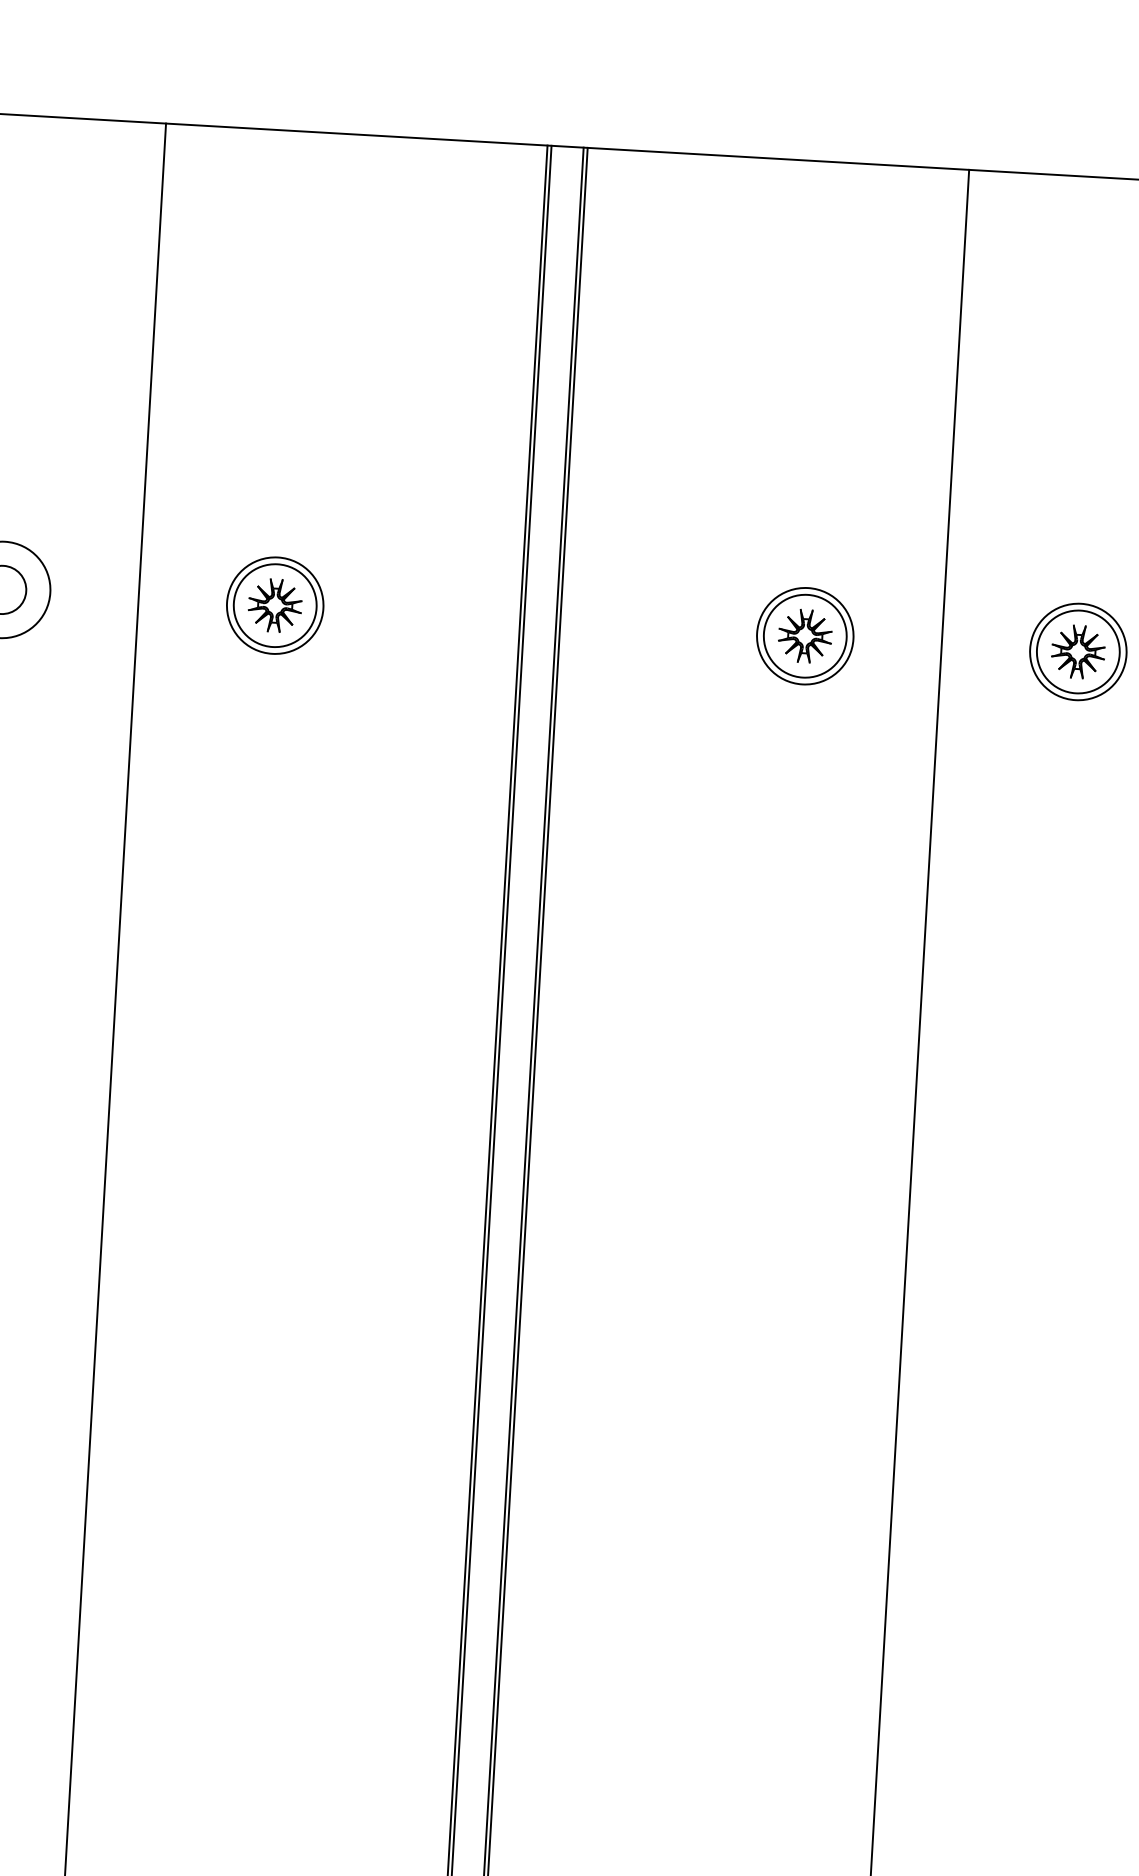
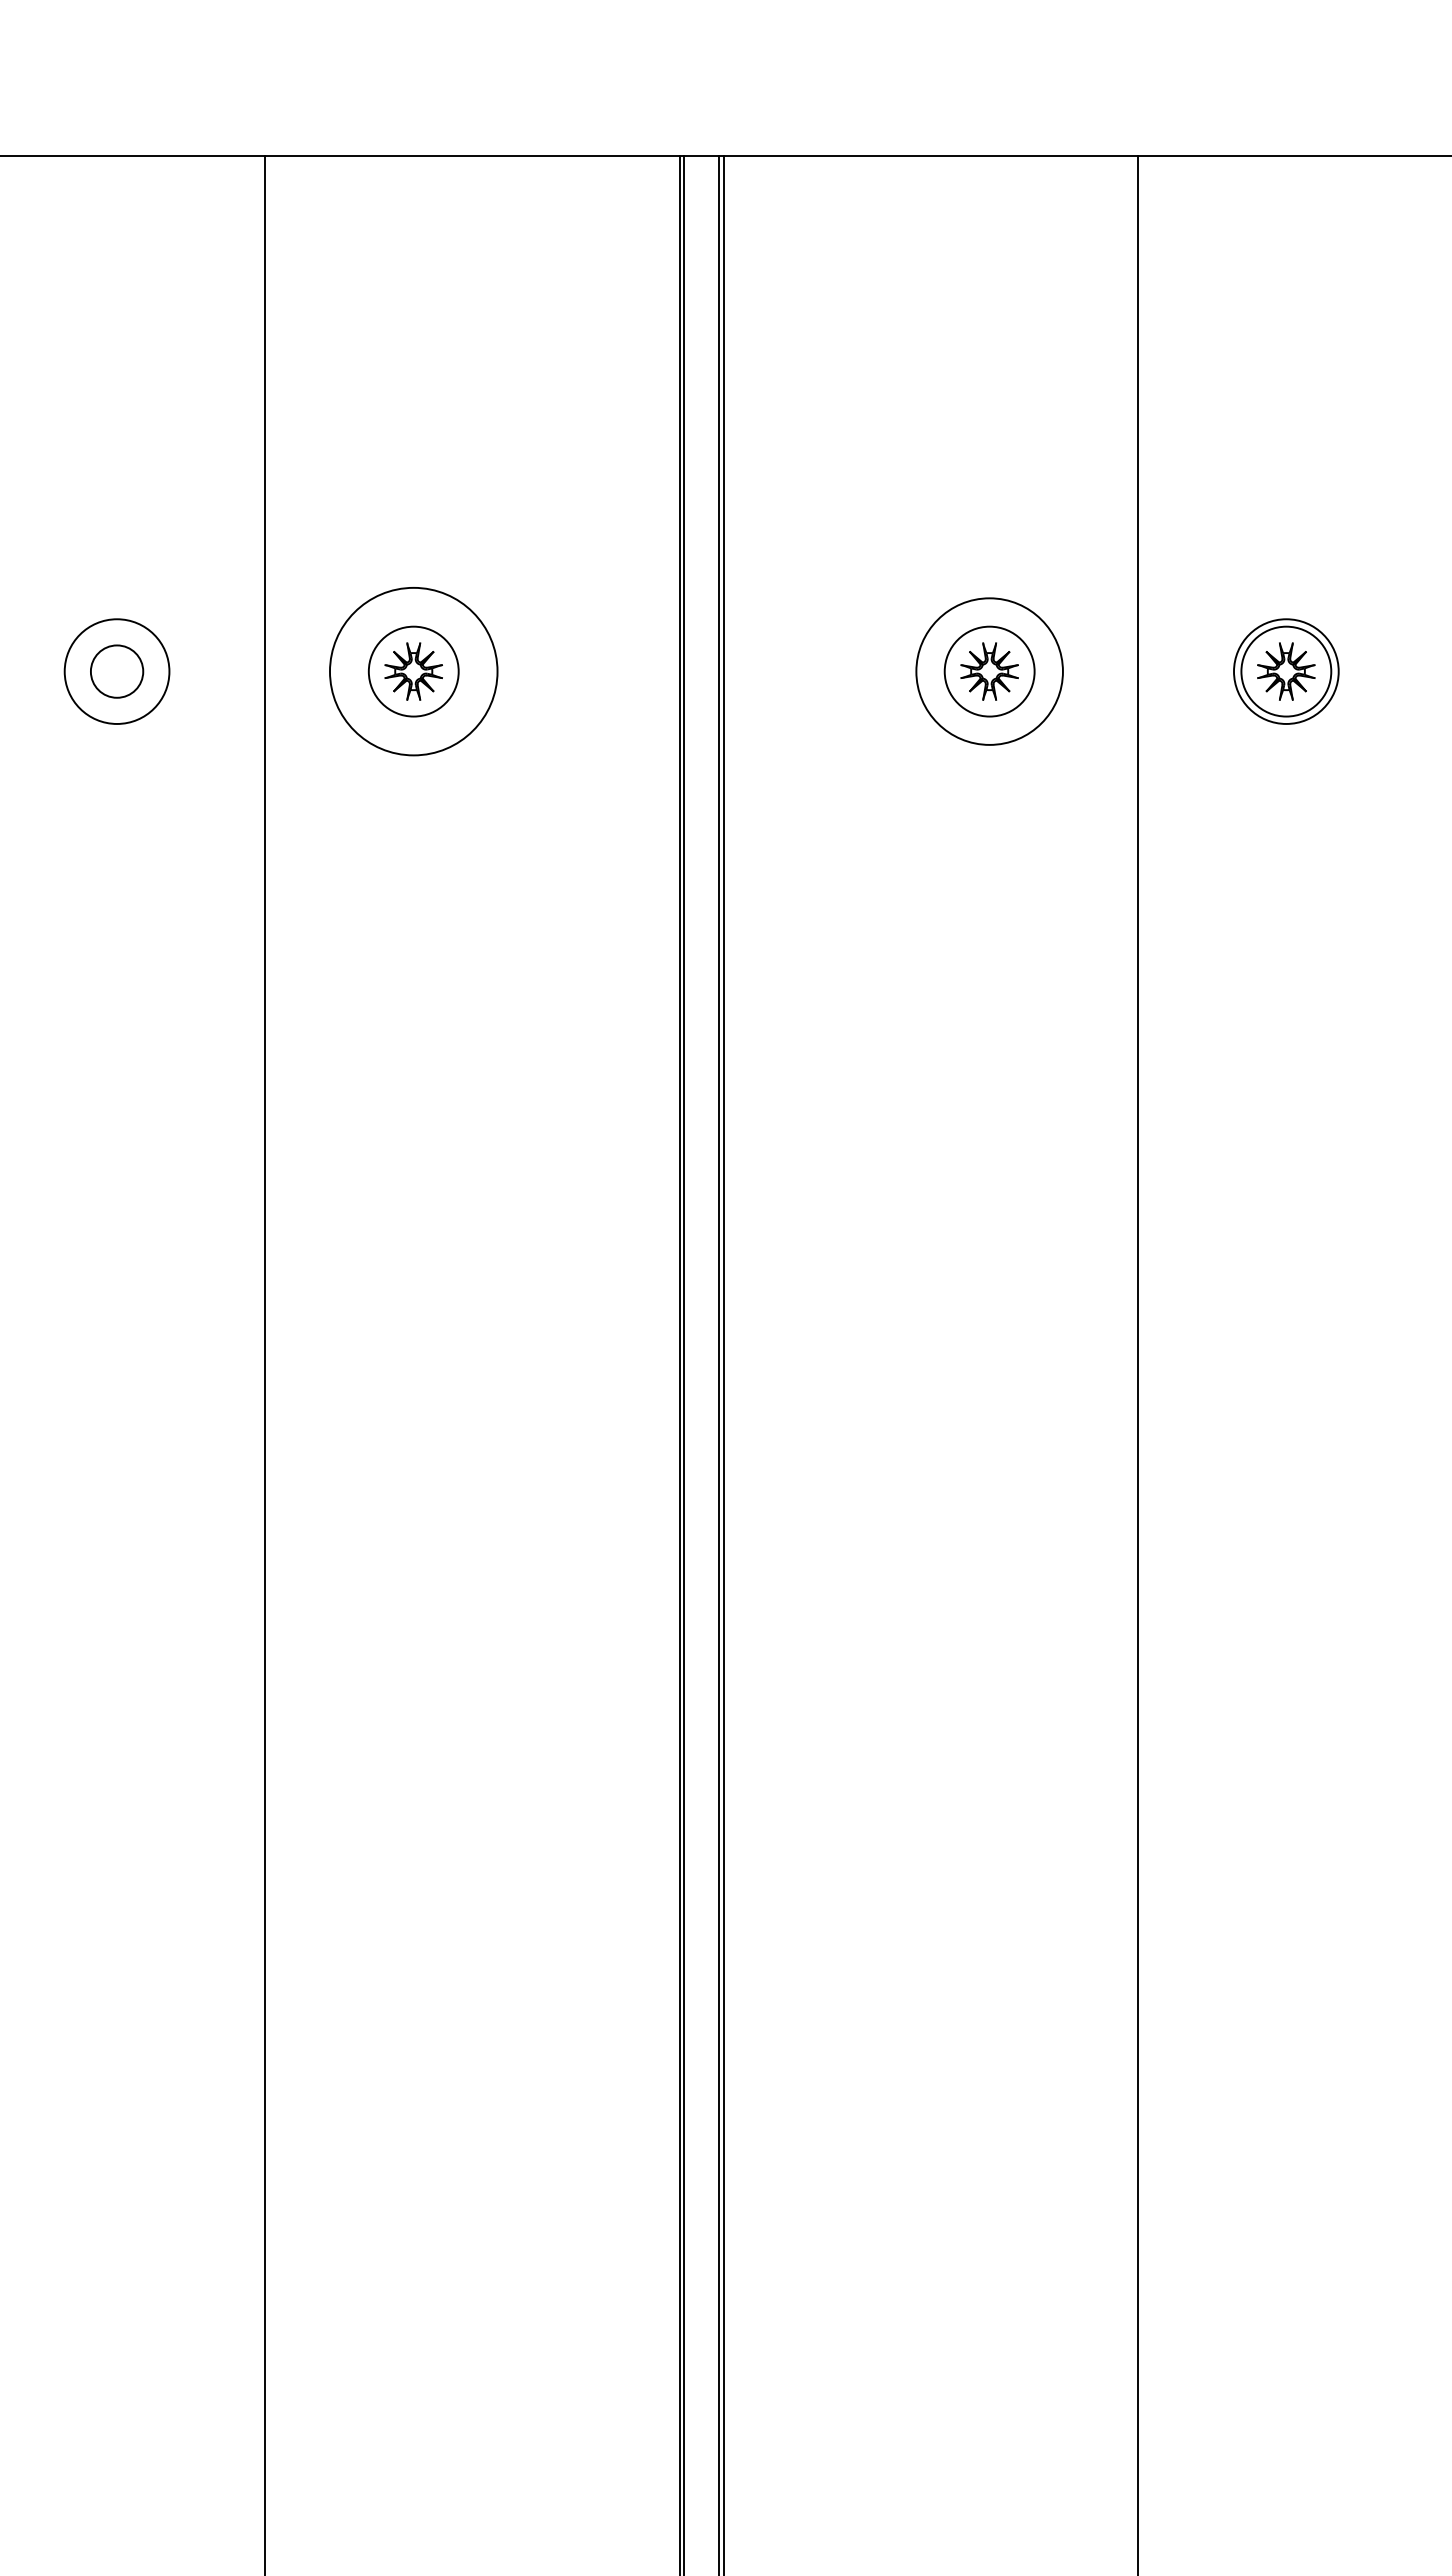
circle: (274, 605) -> (413, 671), size x1.6
circle: (805, 636) -> (989, 671), size x1.4

